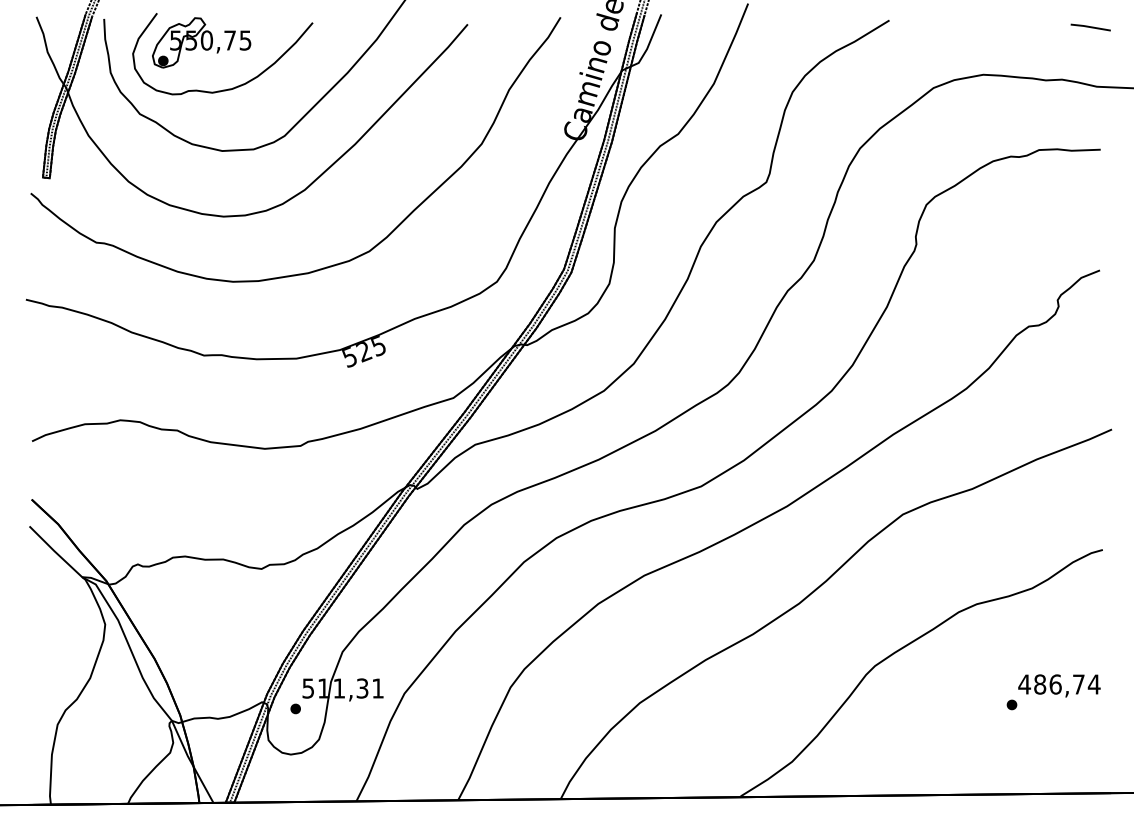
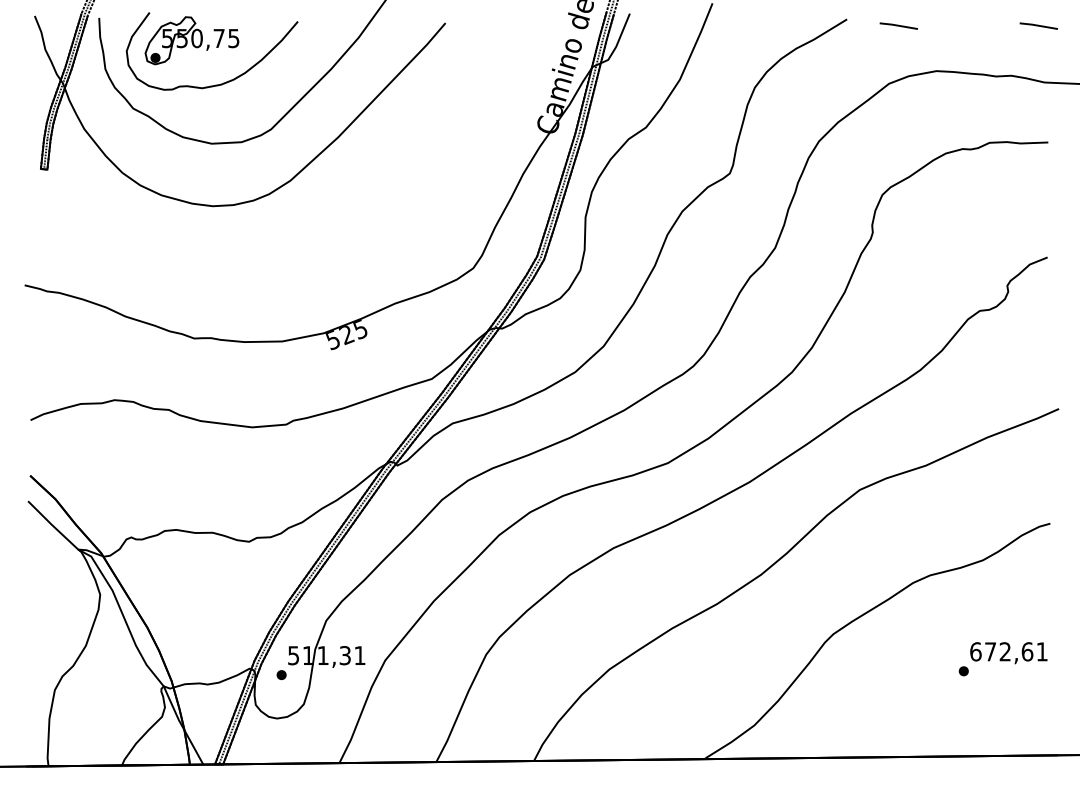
line: (943, 26) -> (898, 25), added
curve: (330, 265) -> (314, 252), removed
text: (1058, 684) -> (1008, 651), 486,74 -> 672,61

